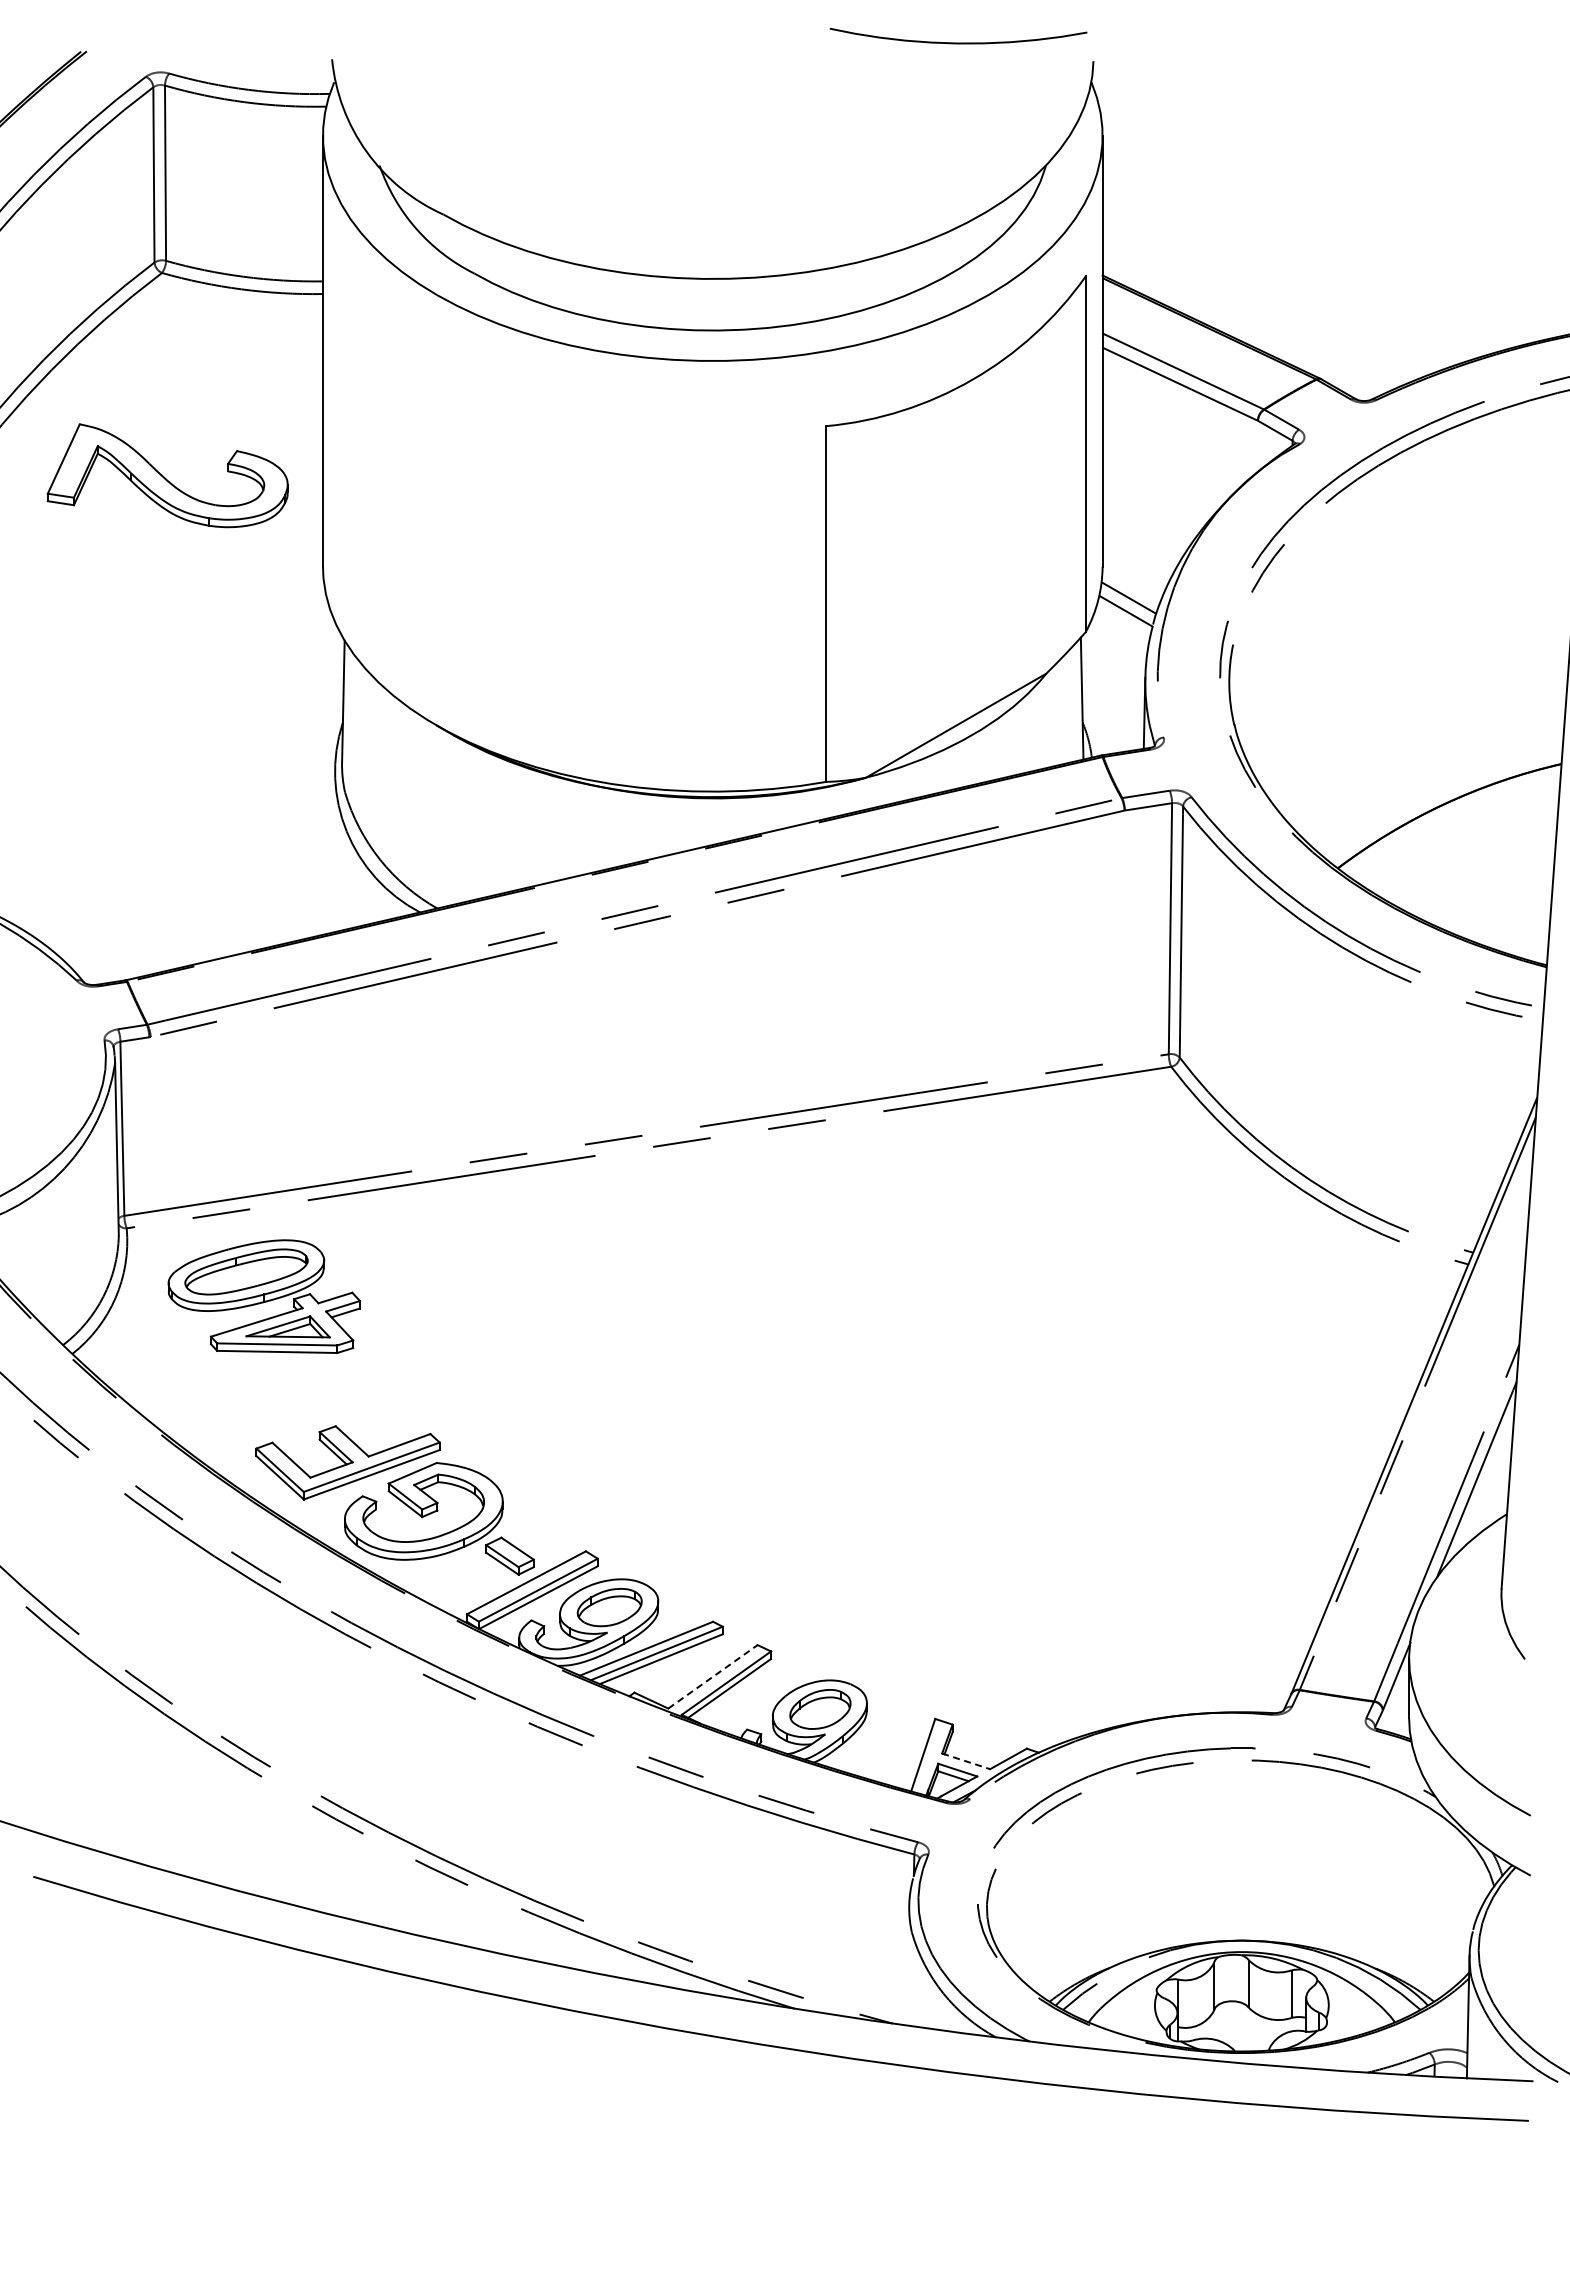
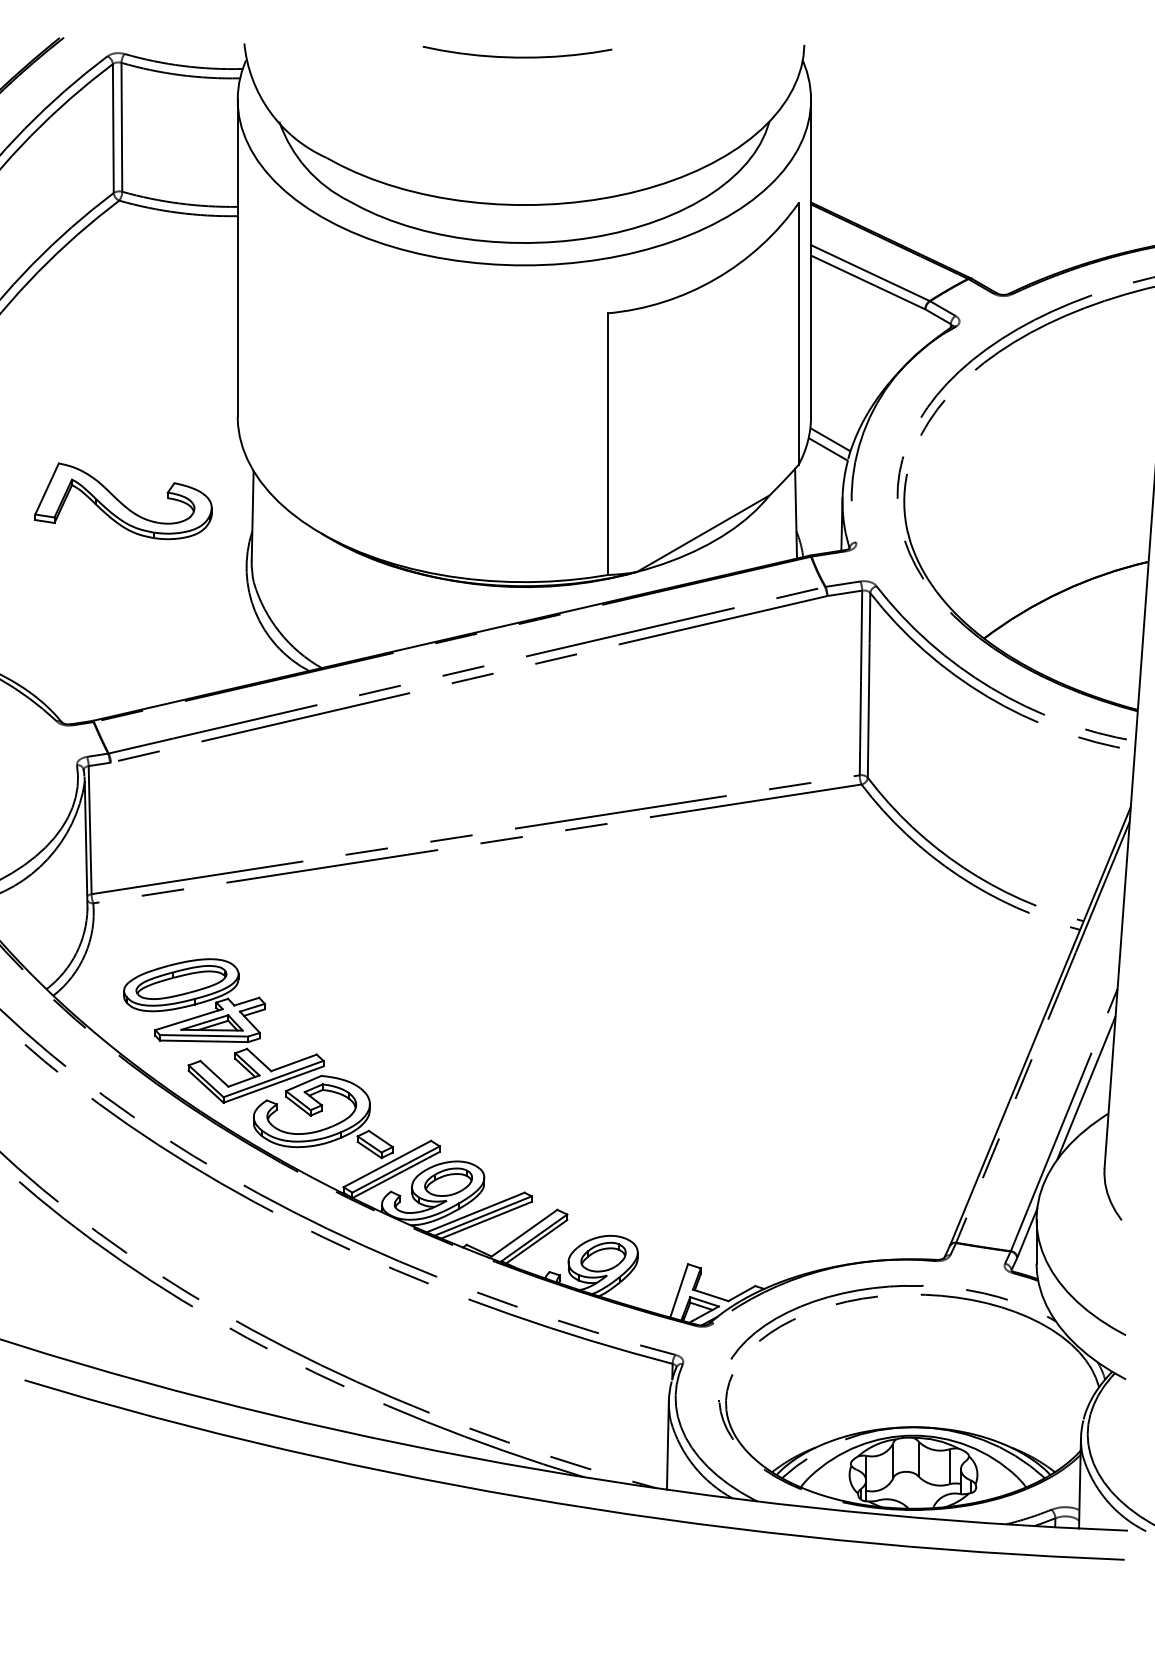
curve: (958, 42) -> (517, 56), moved
part: (167, 475) -> (123, 501), moved
part: (264, 1296) -> (194, 1000), moved
line: (712, 1676) -> (524, 1232), dashed -> solid
line: (966, 1761) -> (710, 1295), dashed -> solid
line: (907, 1965) -> (667, 1445), added

